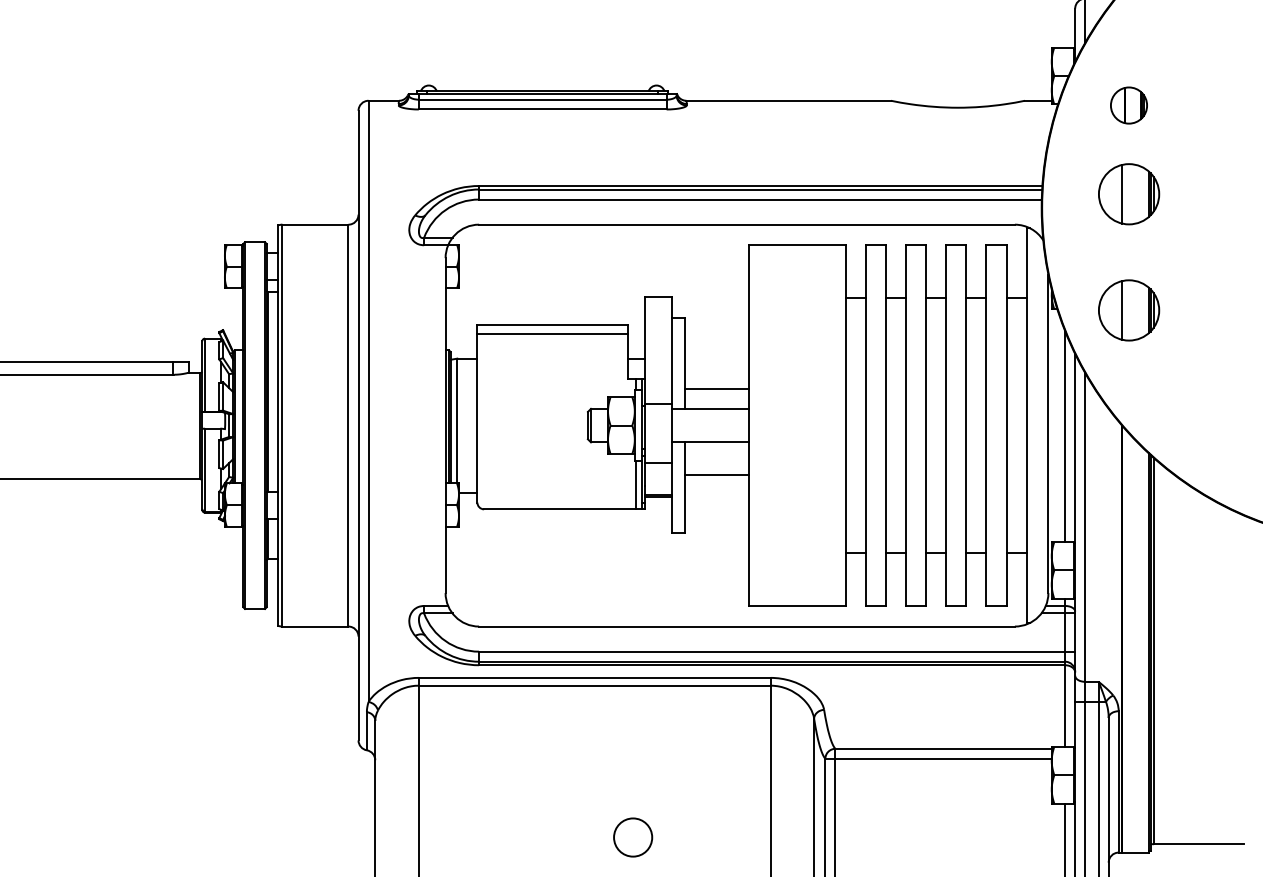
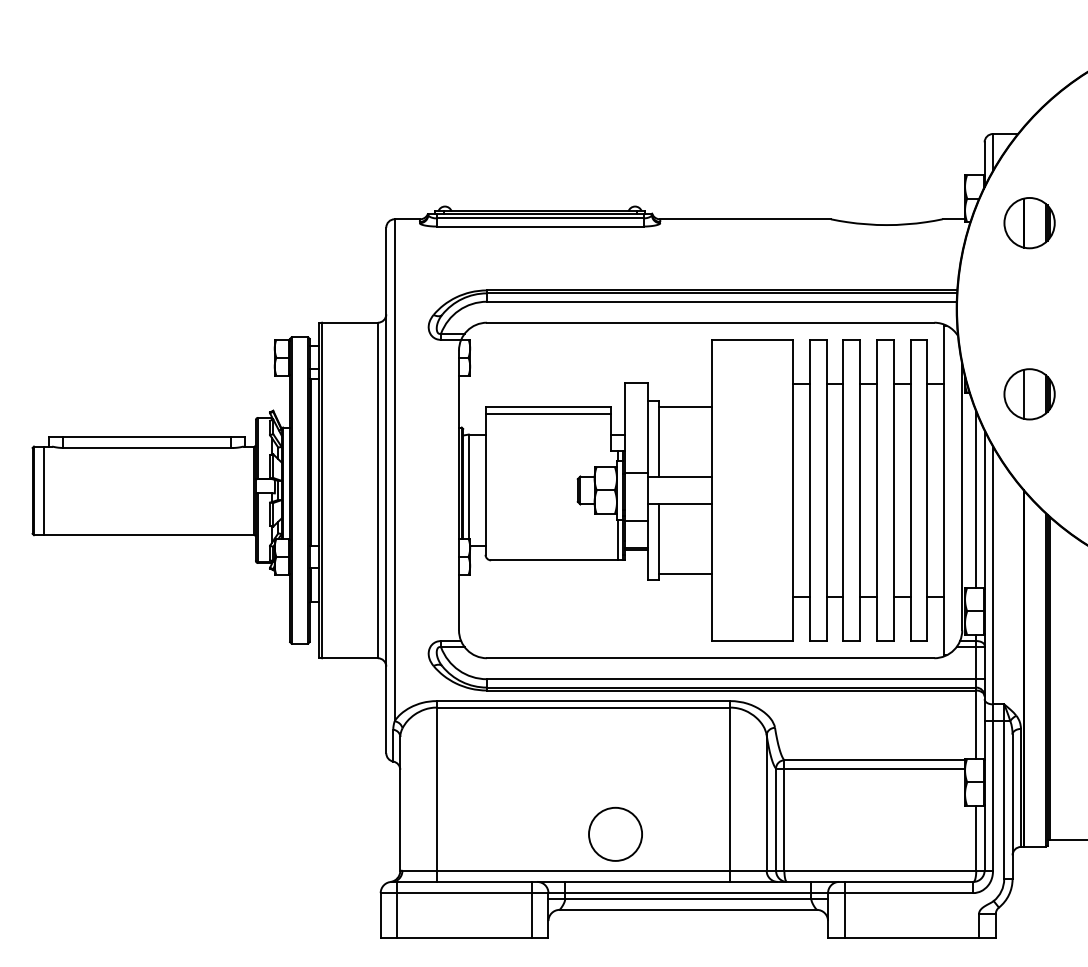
part: (1128, 105) -> (1029, 223), size x1.67
part: (1128, 194) -> (1029, 297), removed
line: (716, 389) -> (685, 407), moved
line: (716, 474) -> (685, 573), moved
circle: (633, 836) -> (615, 833), size x1.67

